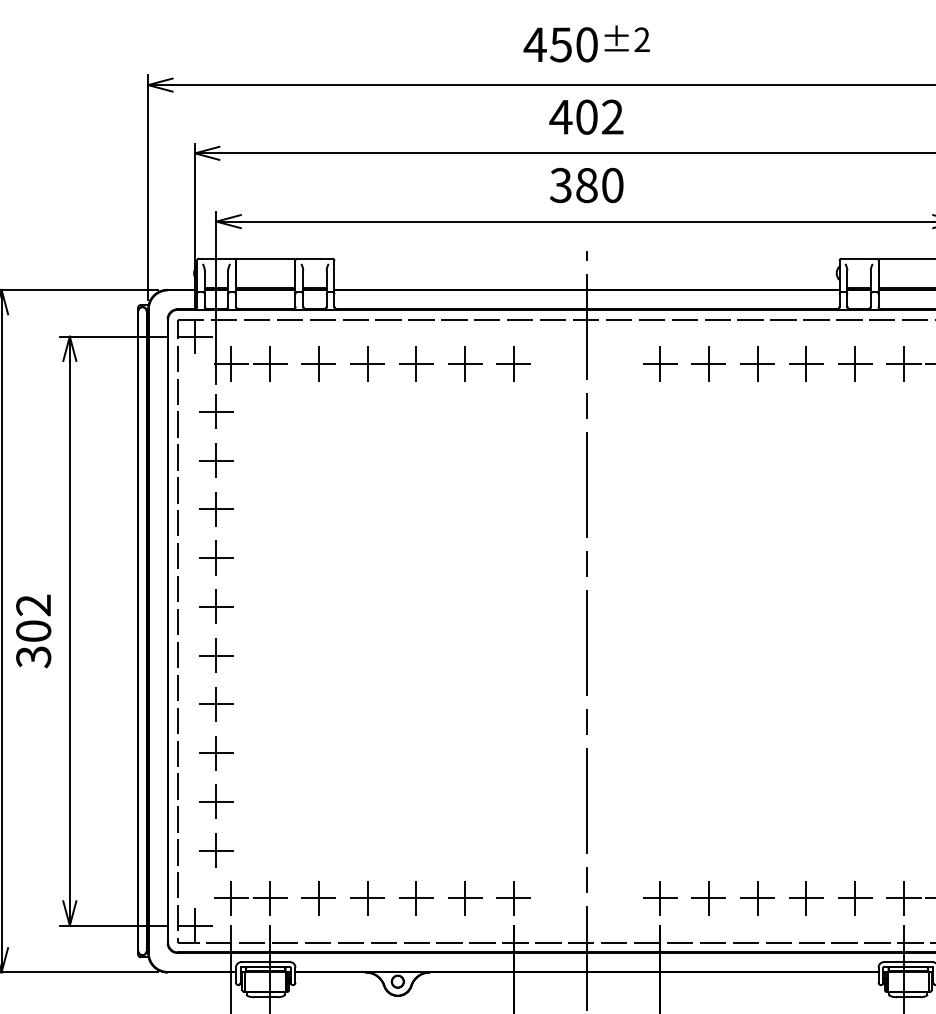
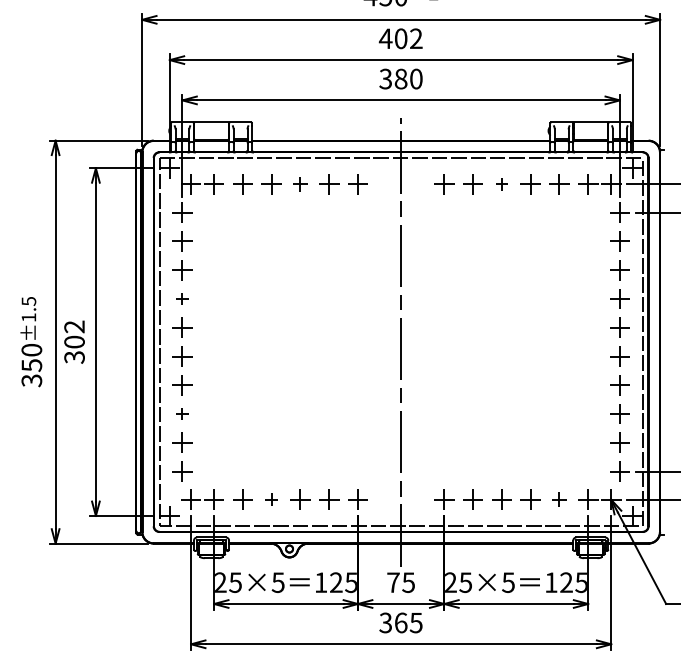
part: (416, 364) -> (300, 184), size x0.7
part: (757, 364) -> (501, 184), size x0.6
part: (216, 557) -> (182, 298), size x0.6
part: (216, 752) -> (182, 413), size x0.6
part: (367, 897) -> (271, 499), size x0.6
part: (855, 897) -> (559, 499), size x0.7

